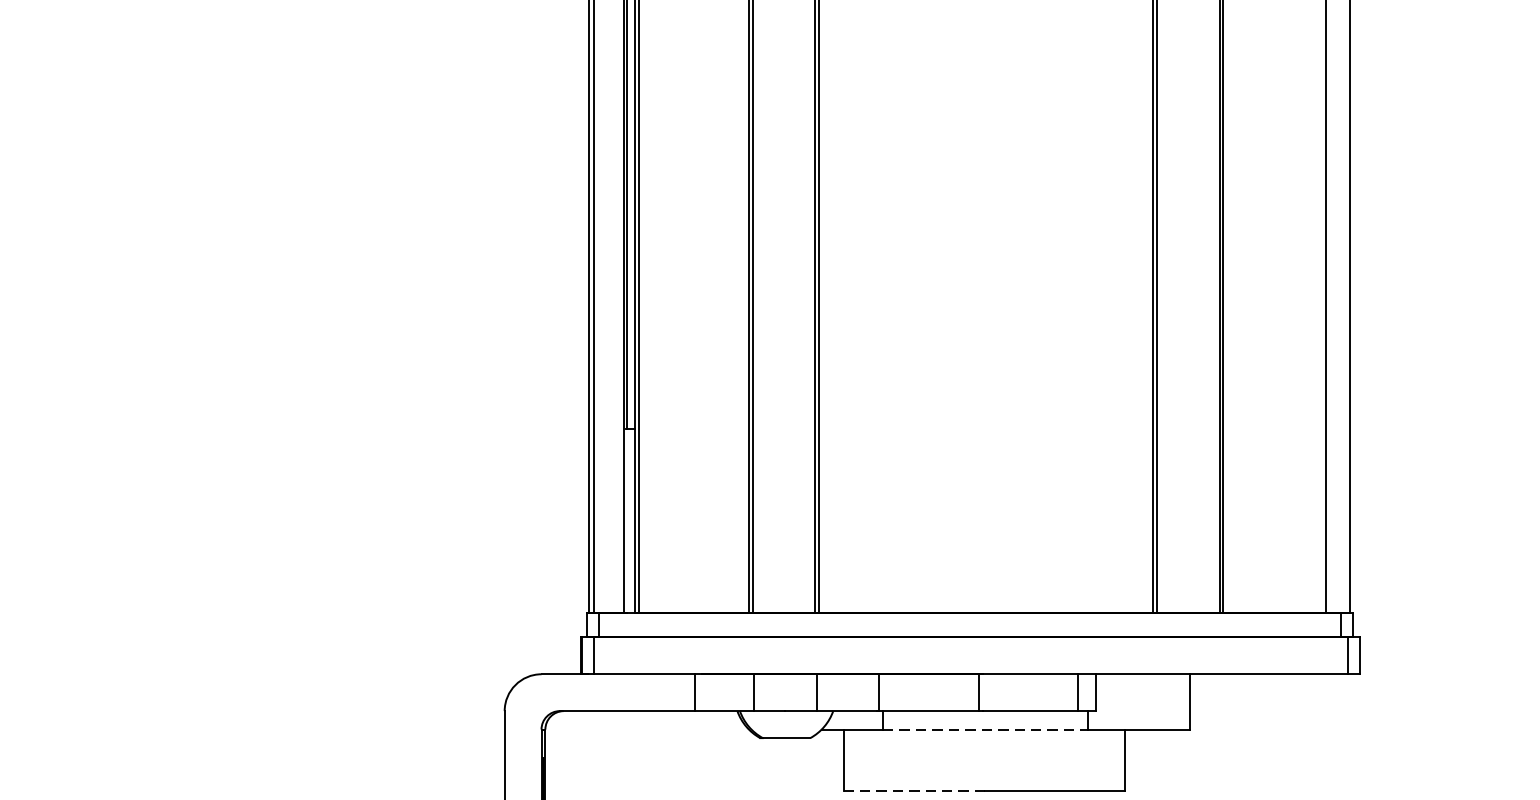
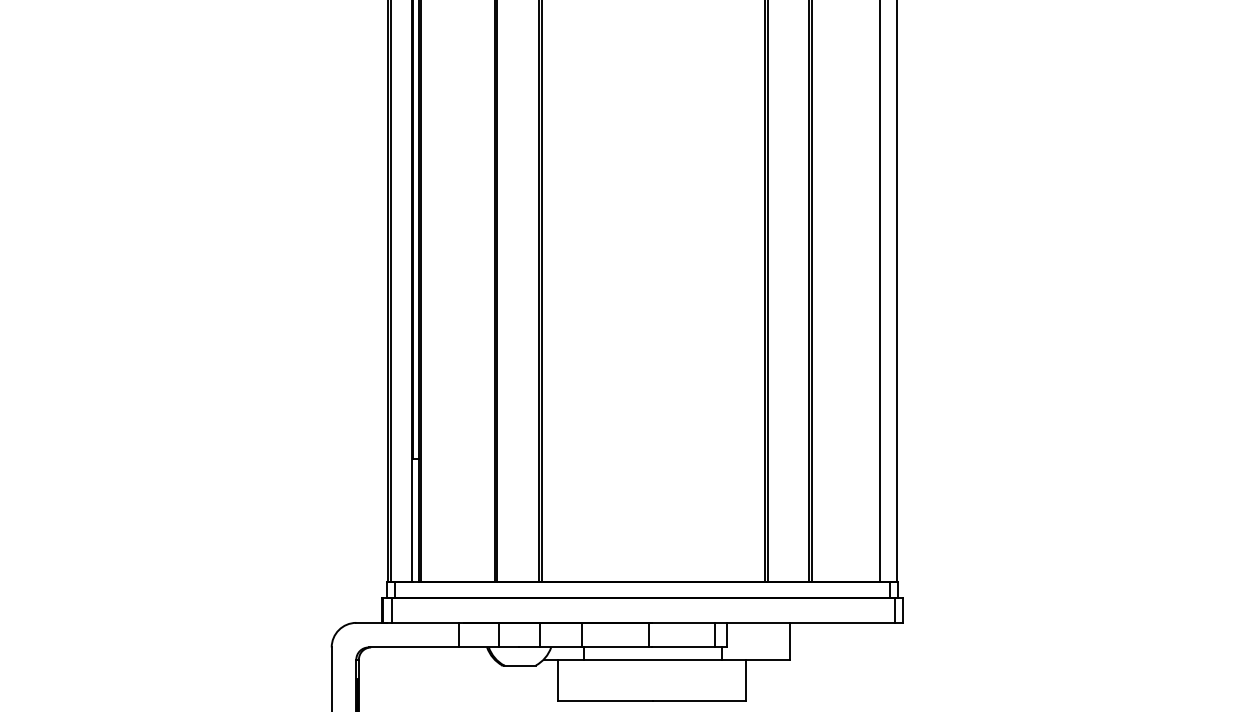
line: (984, 729) -> (652, 659), dashed -> solid
line: (914, 790) -> (605, 700), dashed -> solid

